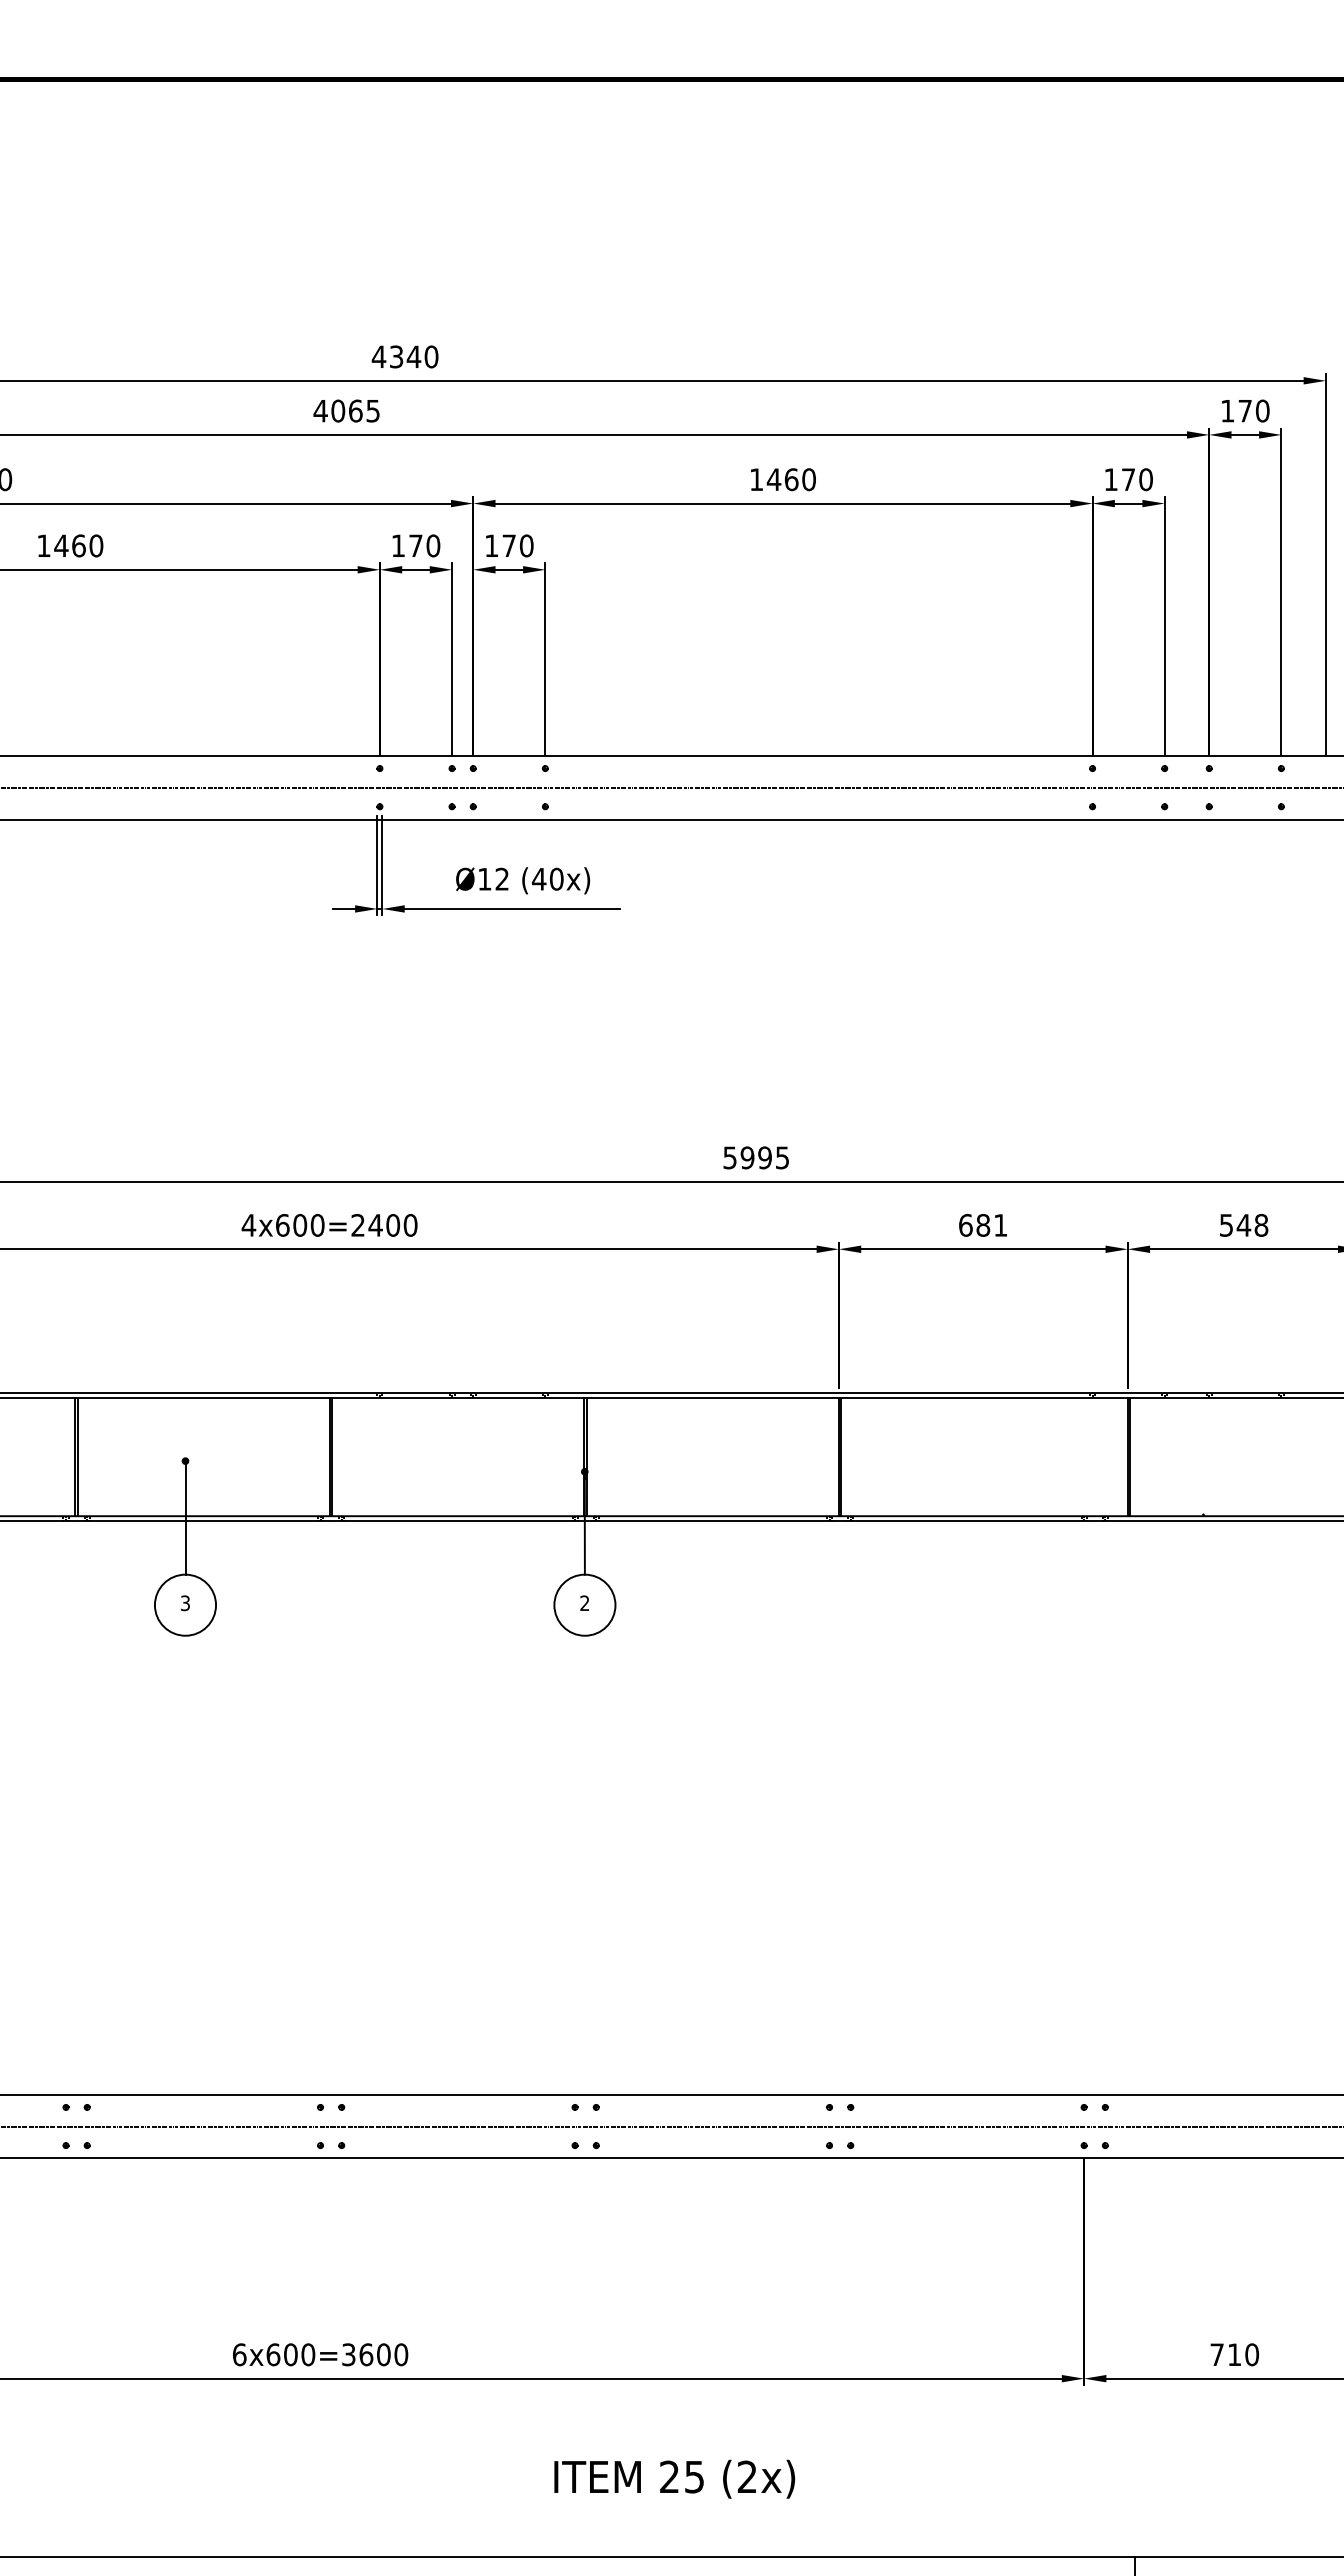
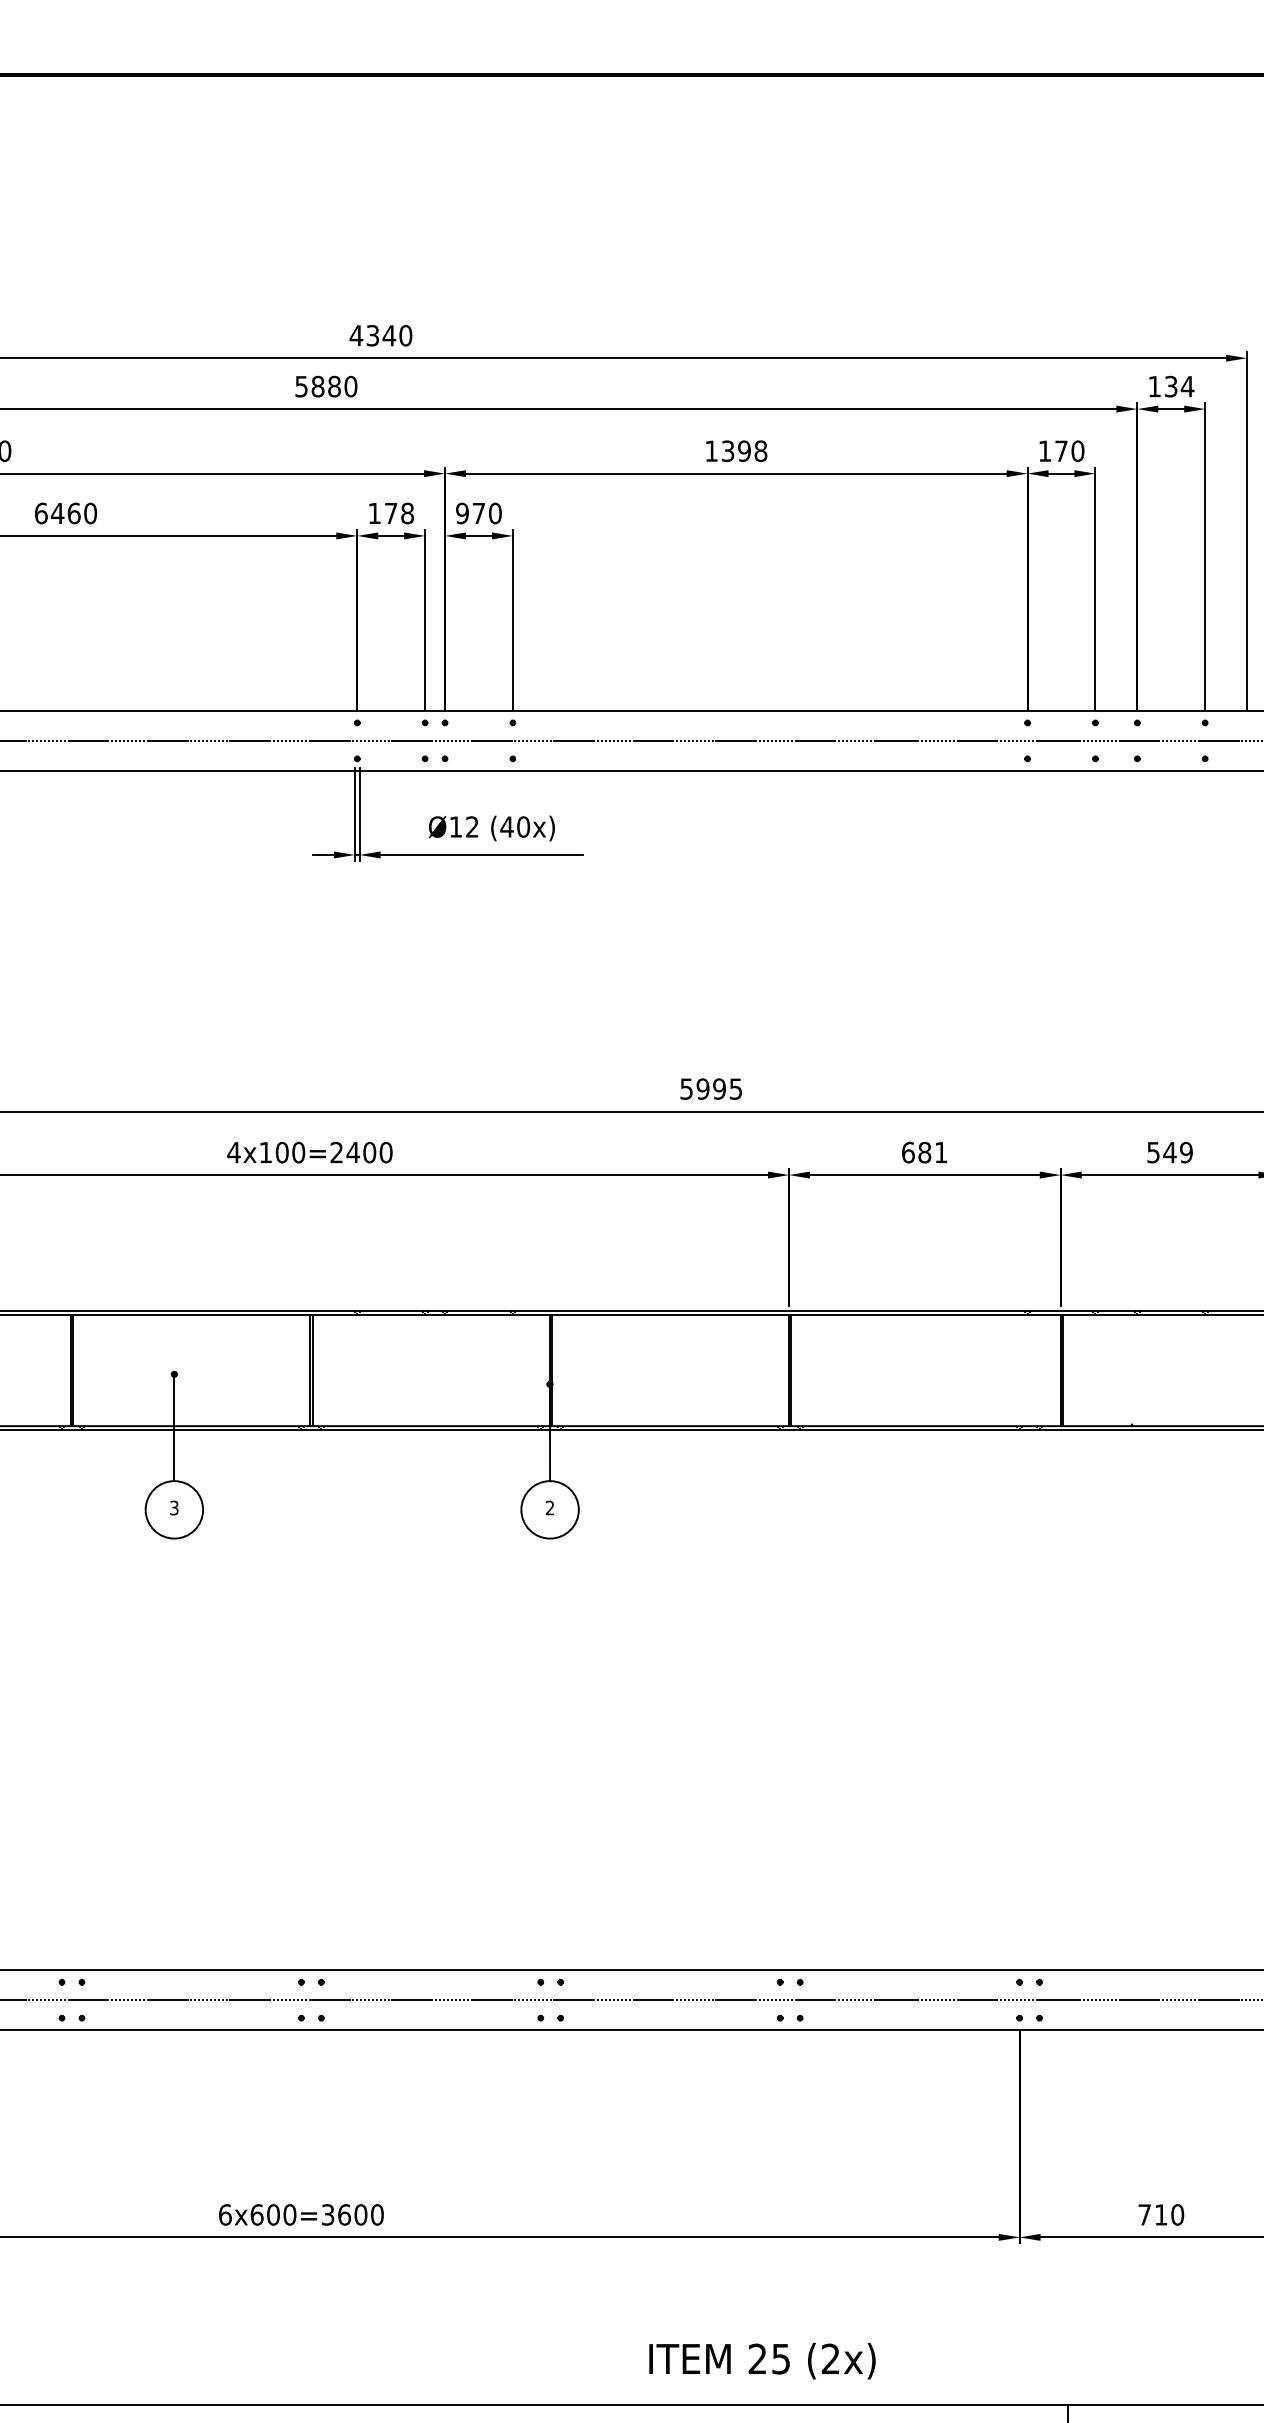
text: (346, 410) -> (325, 386), 4065 -> 5880
text: (1253, 410) -> (1178, 386), 170 -> 134
text: (790, 479) -> (743, 451), 1460 -> 1398
text: (43, 545) -> (40, 513), 1460 -> 6460
text: (433, 545) -> (407, 513), 170 -> 178
text: (491, 545) -> (462, 513), 170 -> 970
text: (282, 1225) -> (265, 1152), 4x600=2400 -> 4x100=2400
text: (1261, 1225) -> (1186, 1152), 548 -> 549
text: (674, 2478) -> (762, 2360), moved

